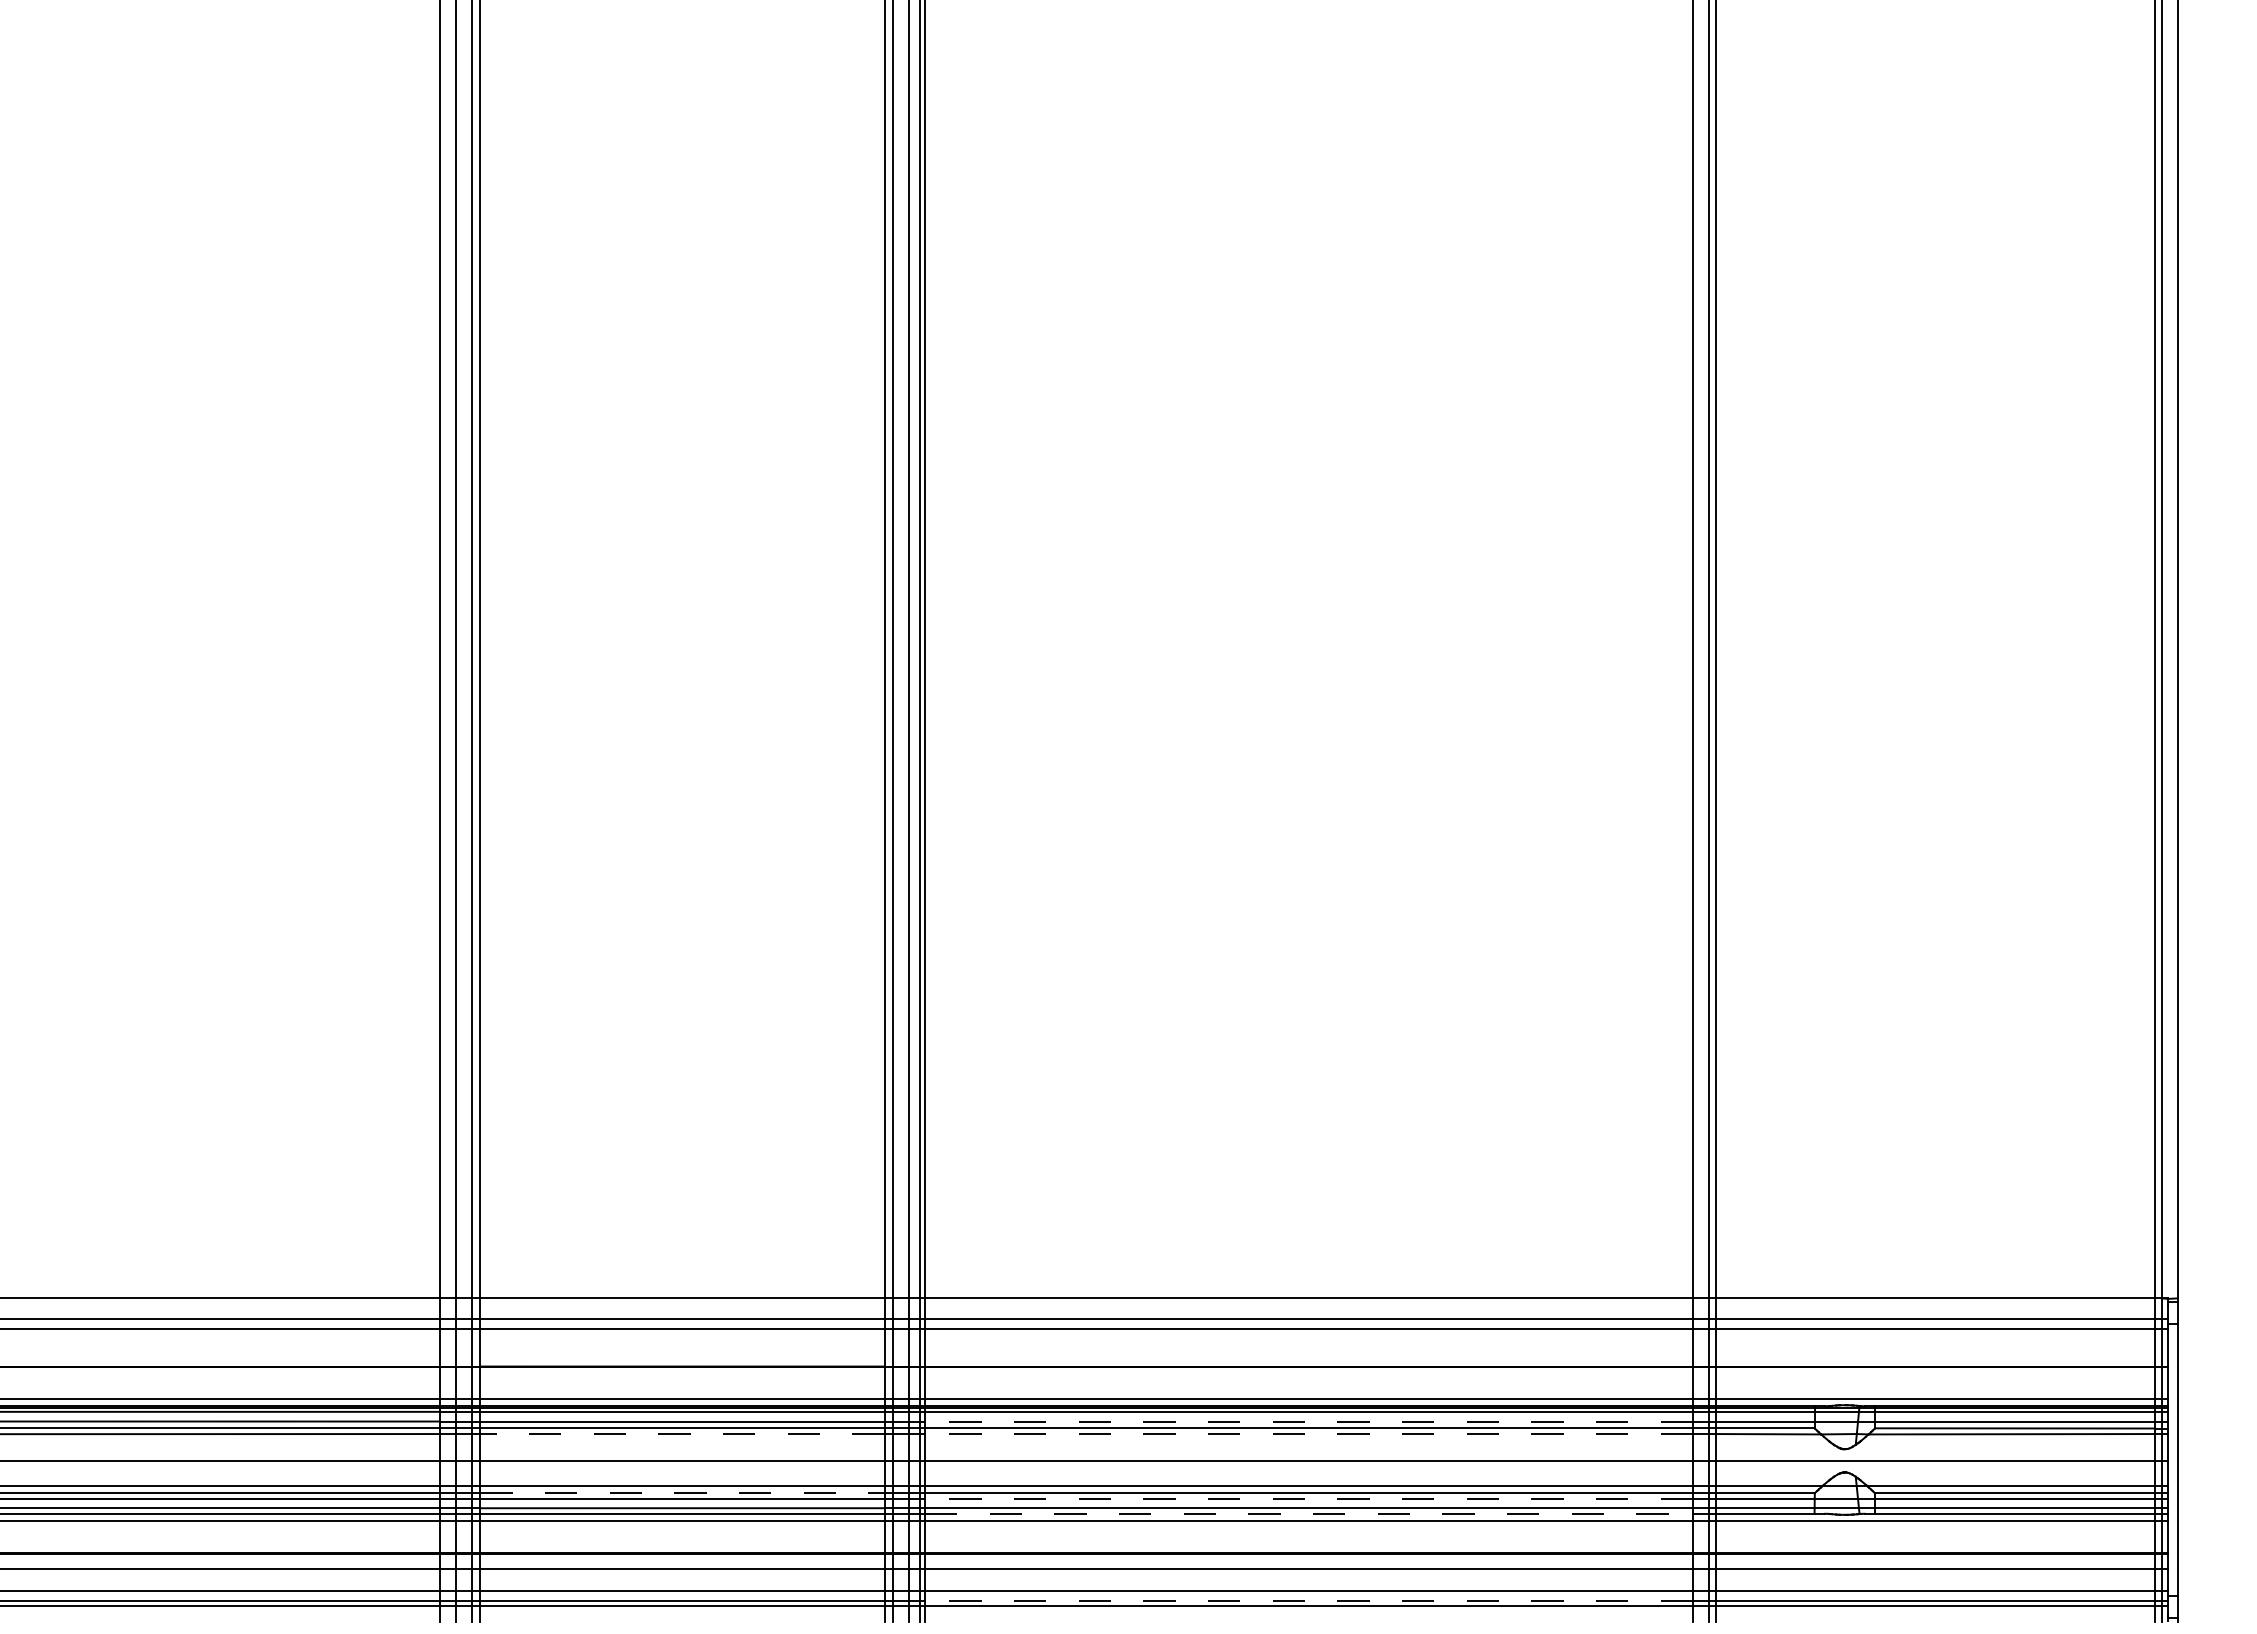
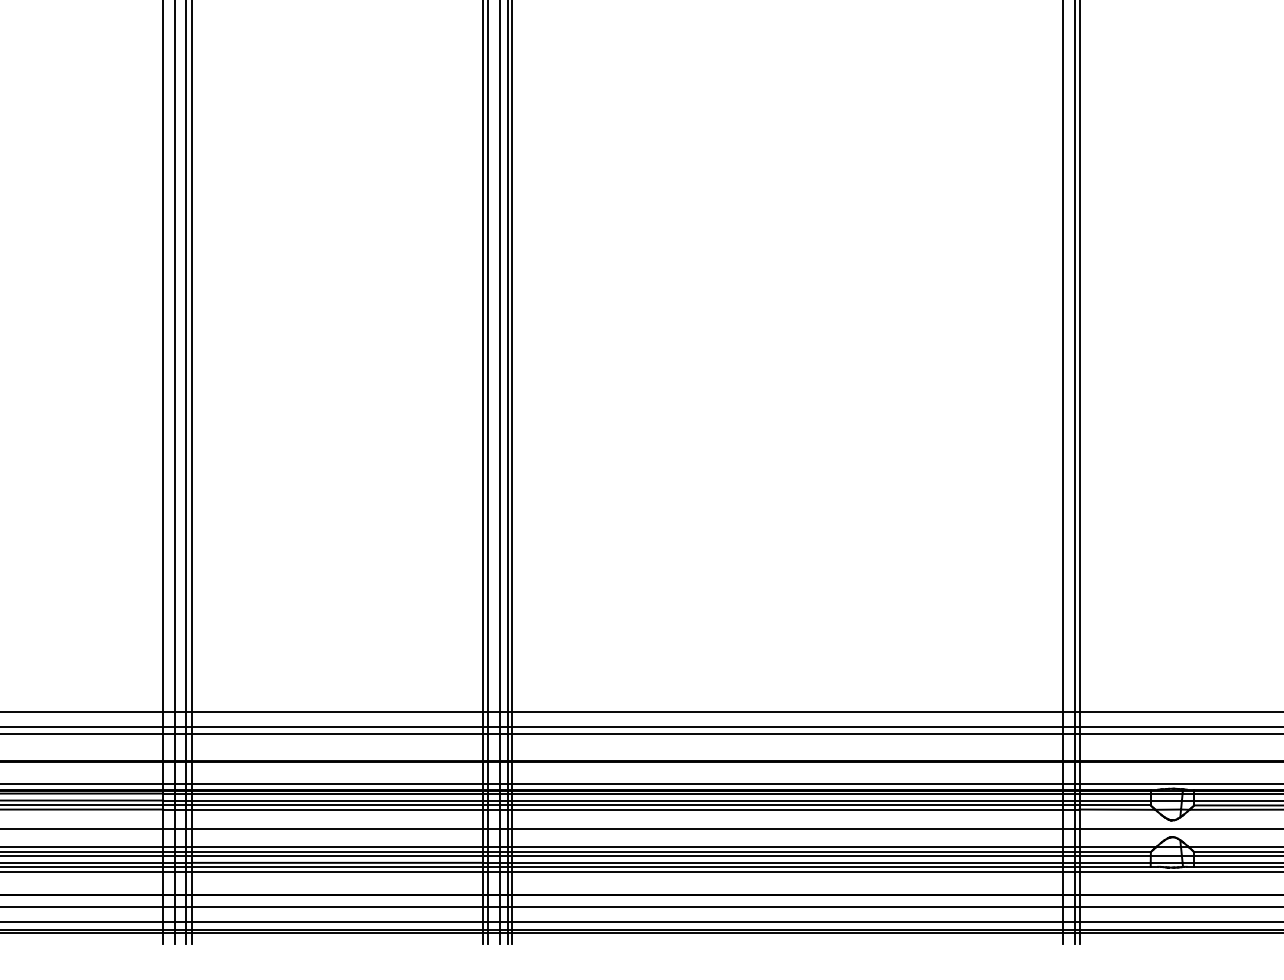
line: (1308, 1421) -> (787, 800), dashed -> solid
line: (682, 1434) -> (337, 809), dashed -> solid
line: (1308, 1434) -> (787, 809), dashed -> solid
line: (683, 1493) -> (338, 852), dashed -> solid
line: (1308, 1498) -> (787, 855), dashed -> solid
line: (1308, 1513) -> (787, 866), dashed -> solid
line: (1308, 1601) -> (787, 929), dashed -> solid

